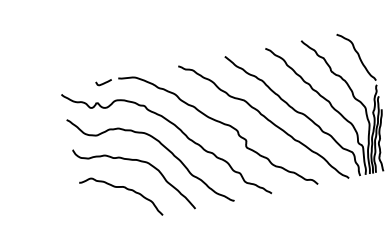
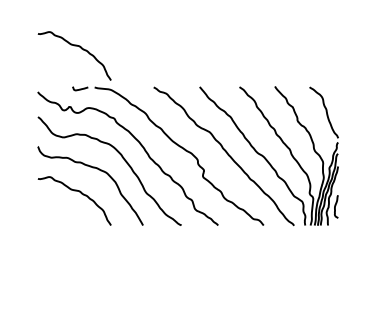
curve: (89, 40) -> (74, 46), added

